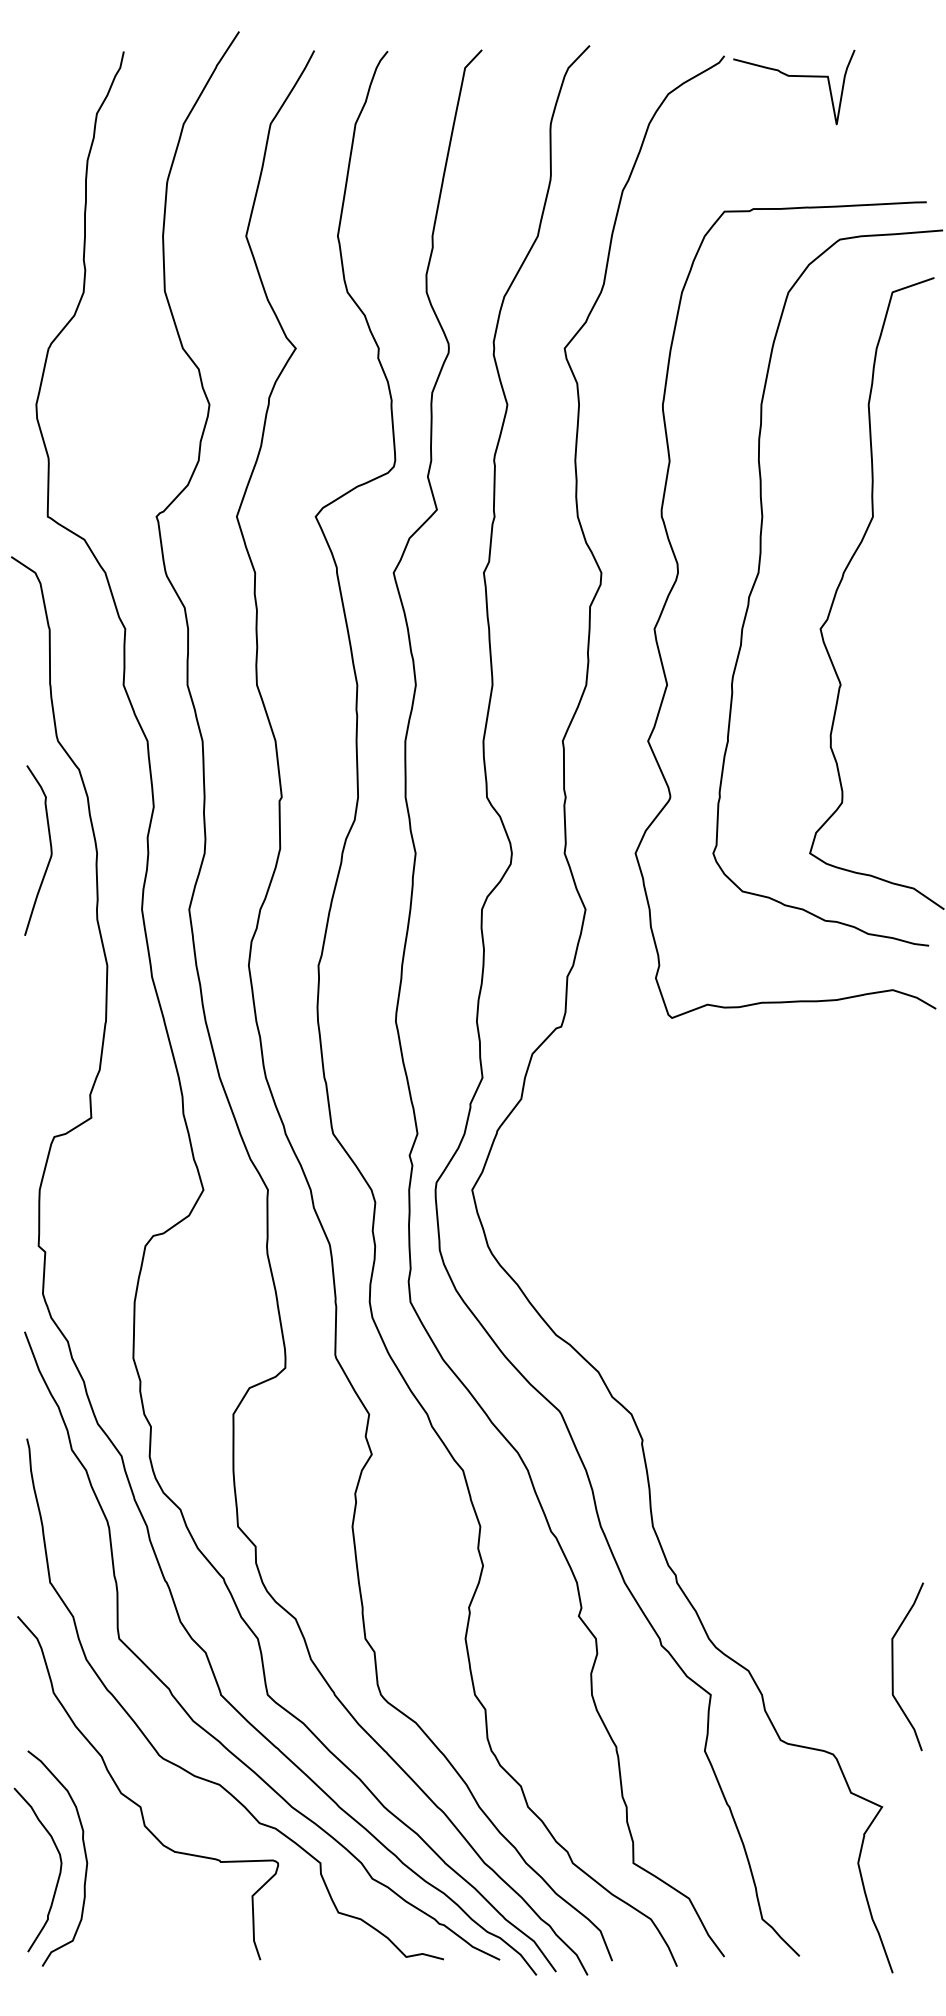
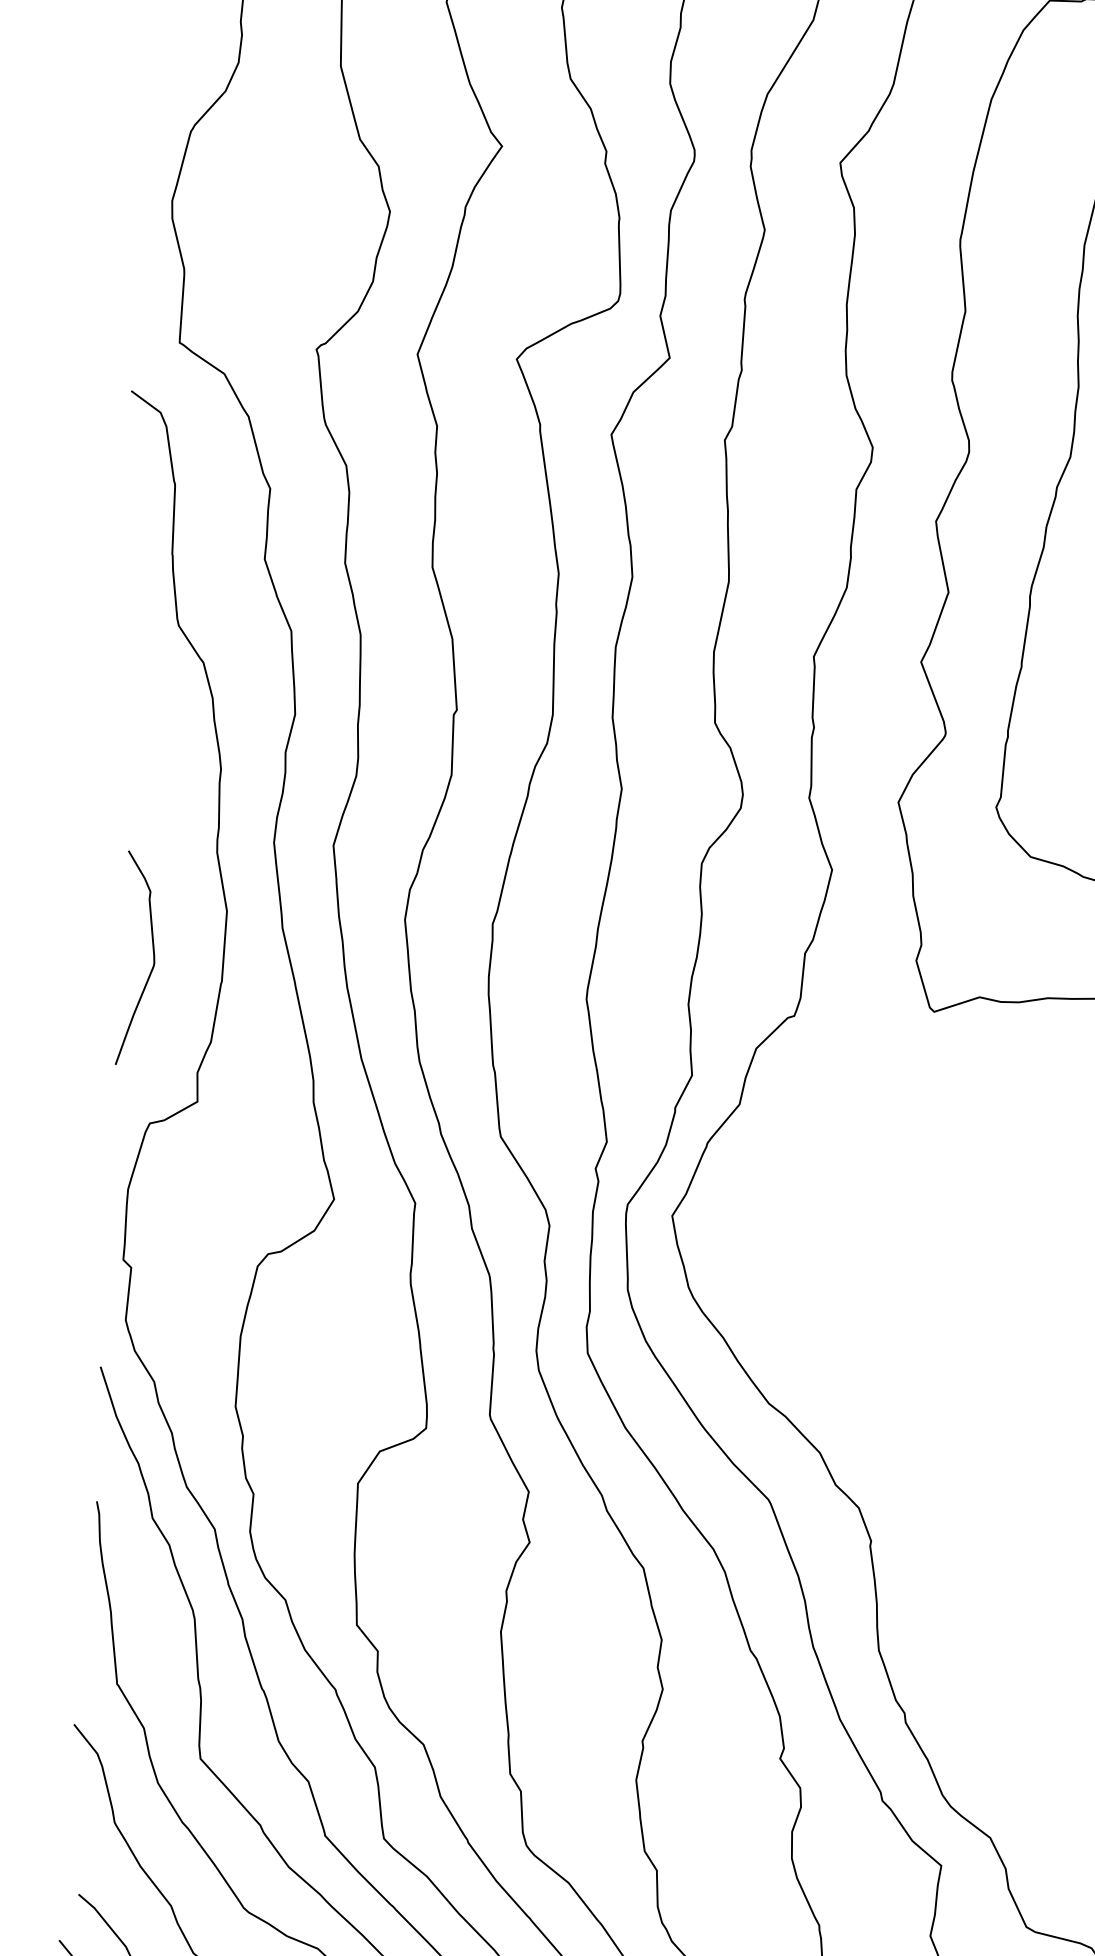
curve: (50, 850) -> (152, 959), moved

